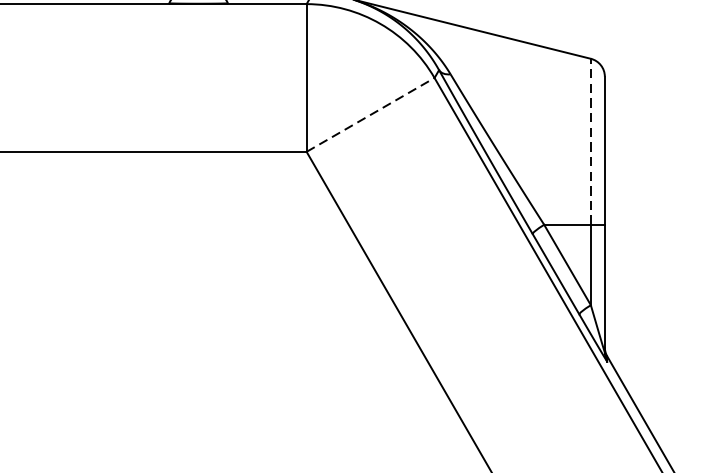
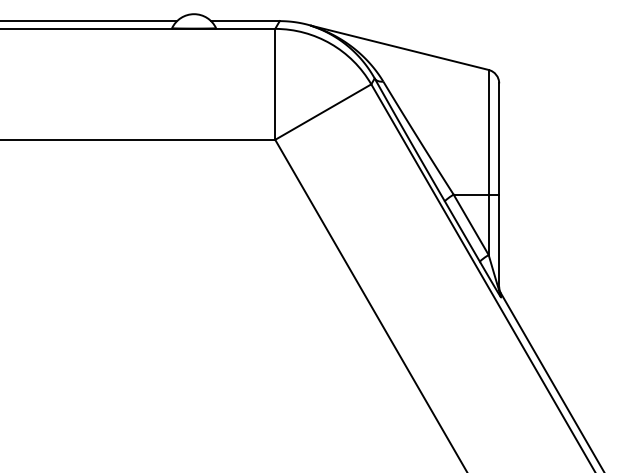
line: (370, 114) -> (323, 111), dashed -> solid
line: (590, 140) -> (488, 131), dashed -> solid

